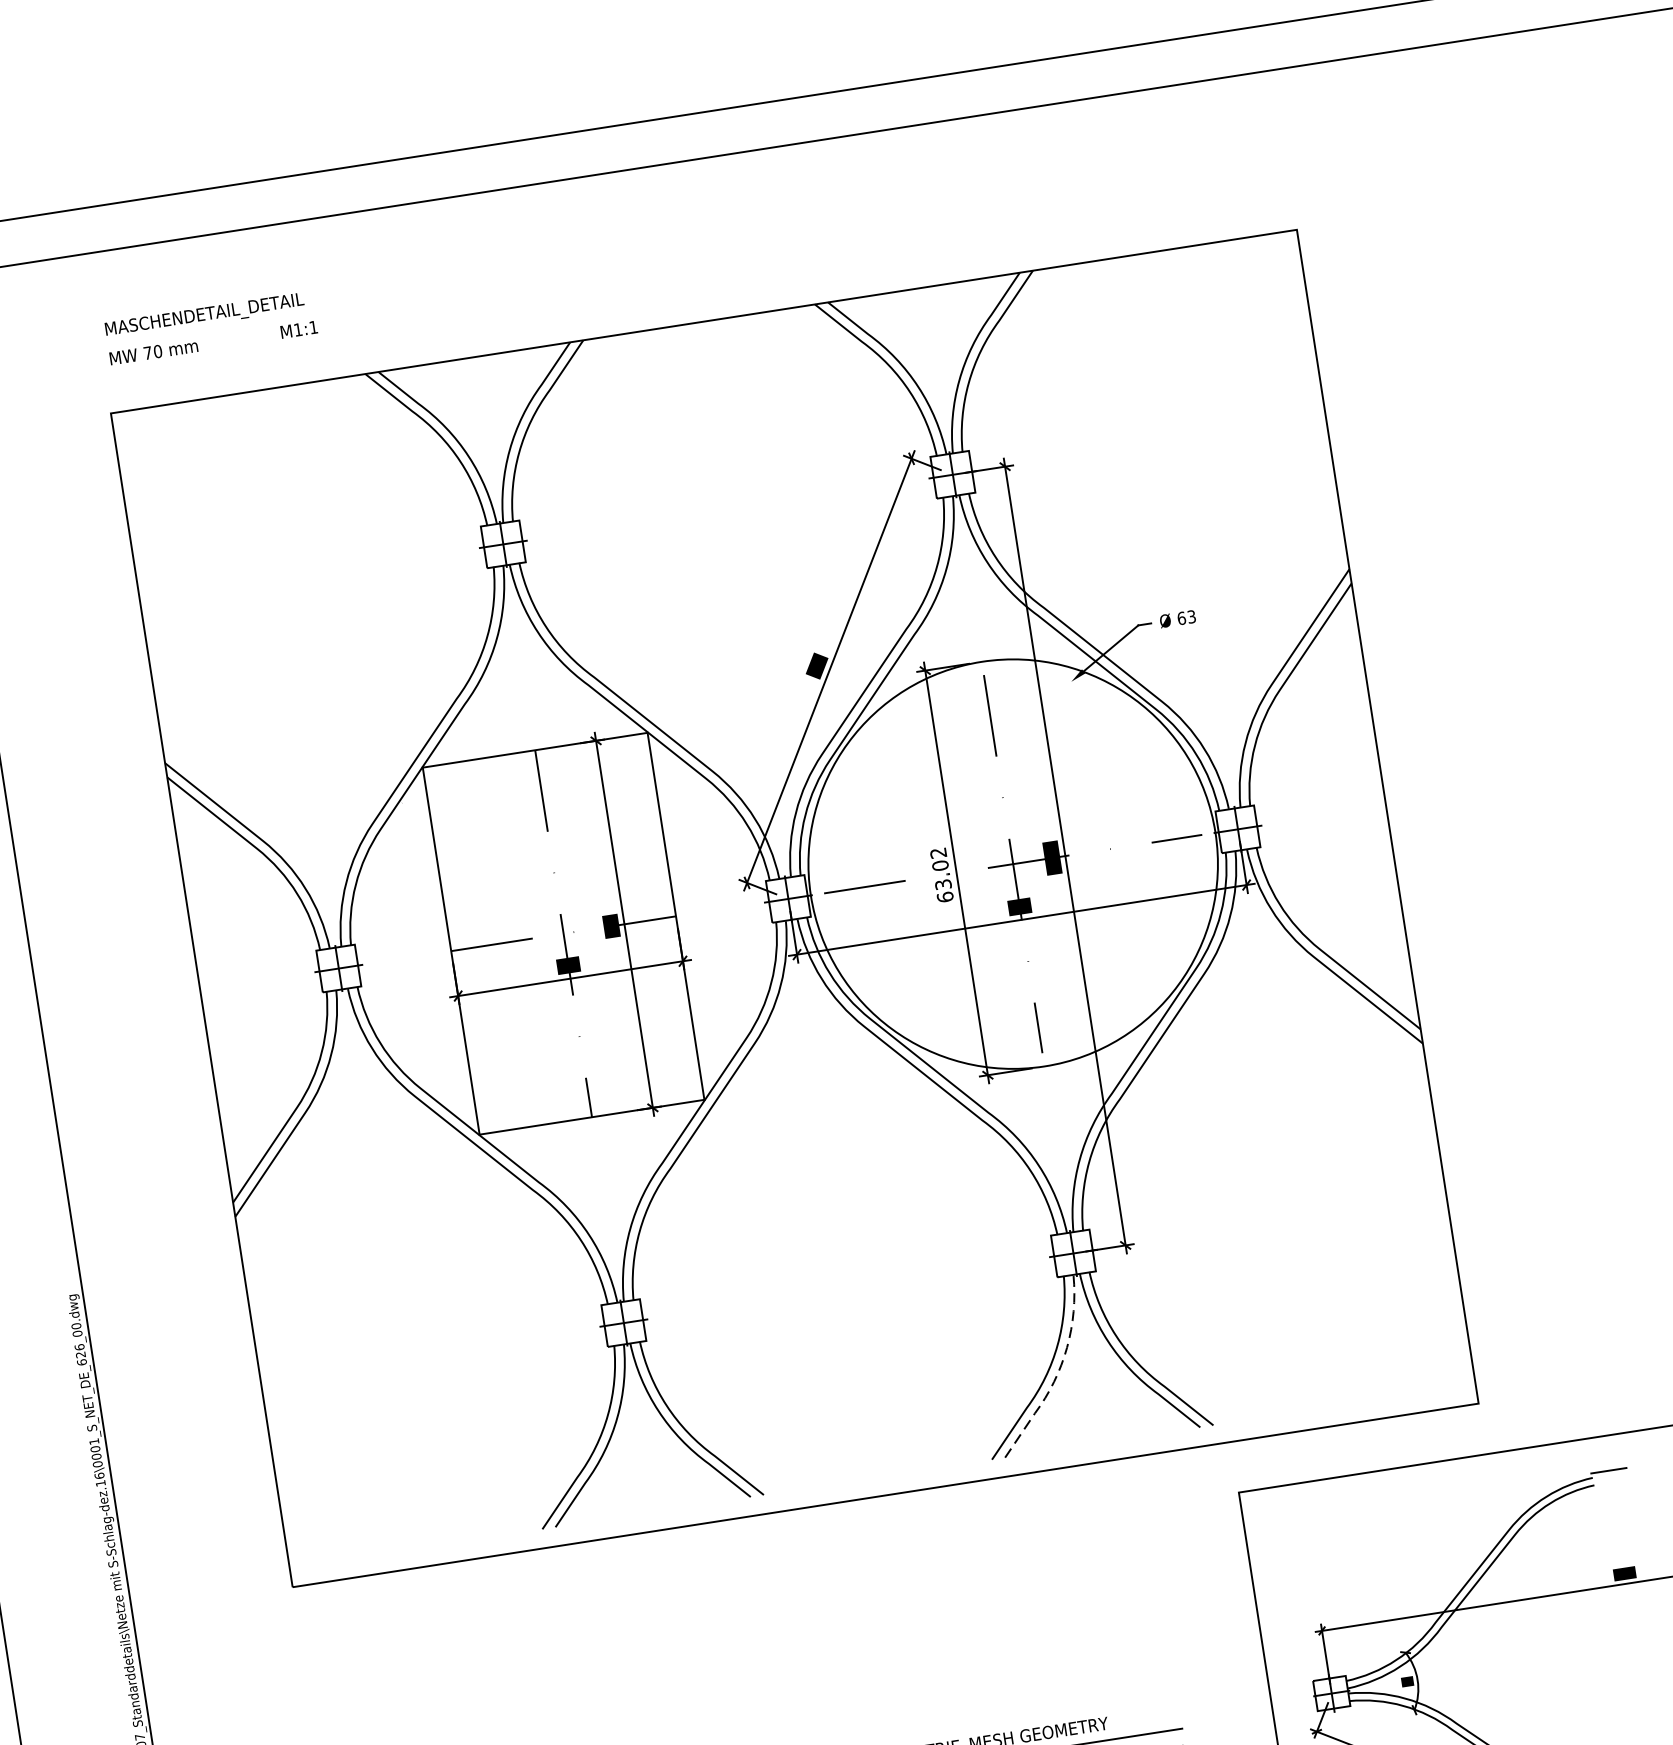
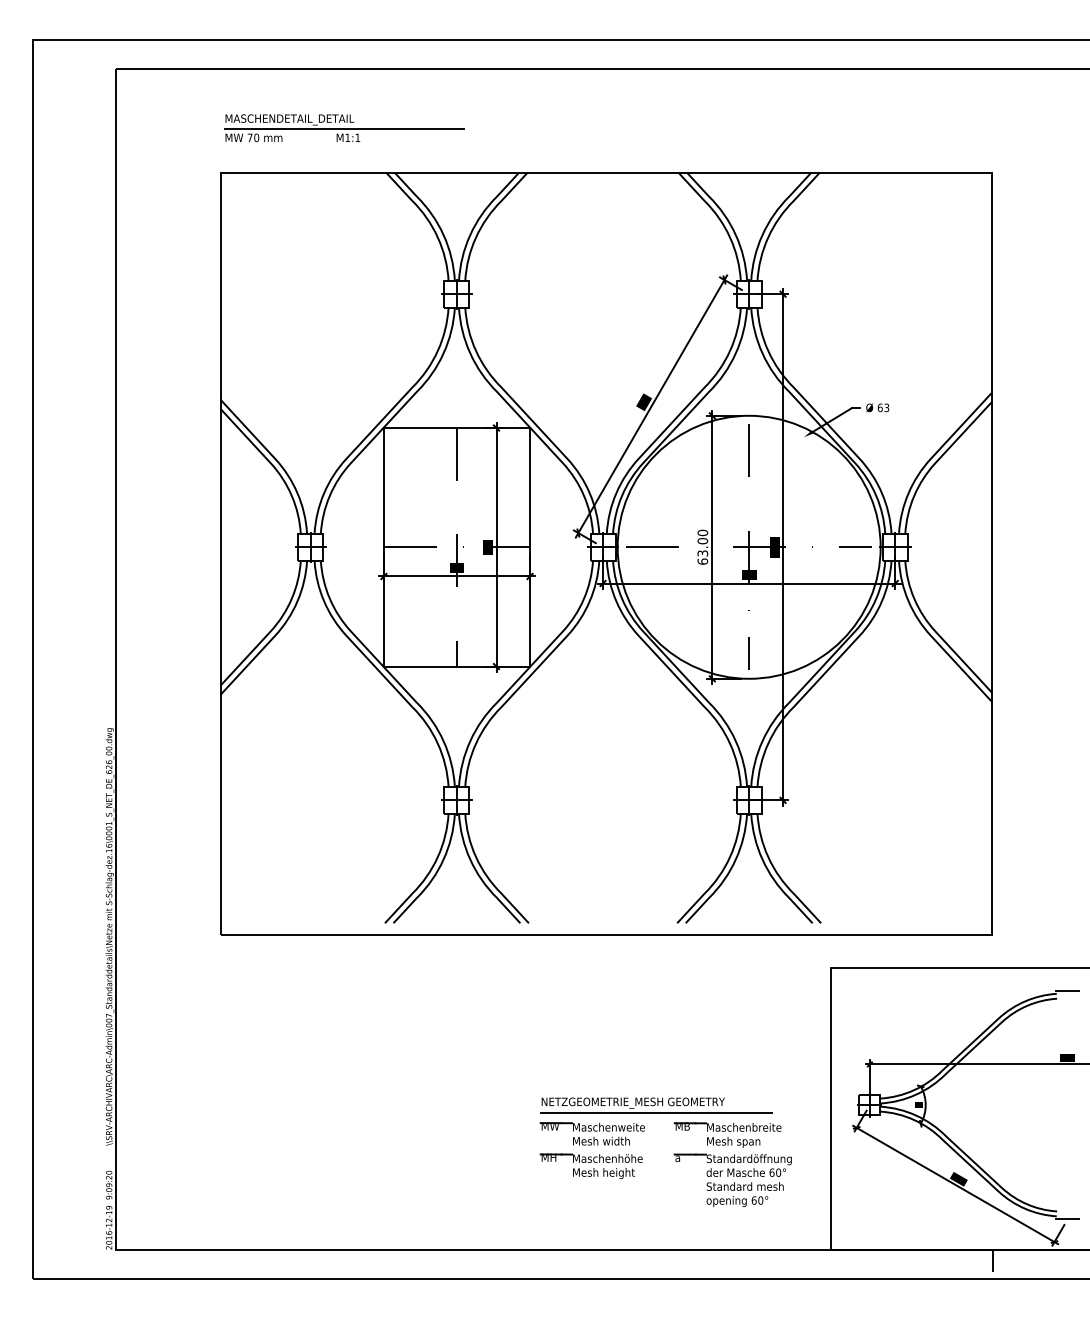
line: (291, 317) -> (344, 129), added
text: (937, 852) -> (702, 532), 63.02 -> 63.00
line: (1059, 1370) -> (728, 873), dashed -> solid

